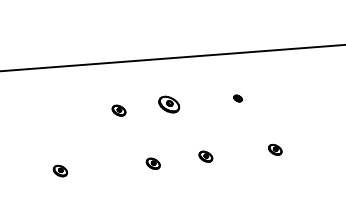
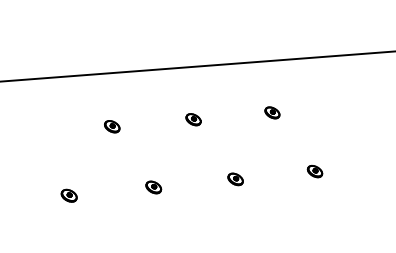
part: (237, 98) -> (271, 112), size x1.67
part: (168, 104) -> (192, 119), size x0.62
part: (118, 110) -> (111, 126), moved
part: (152, 163) -> (152, 187), moved

